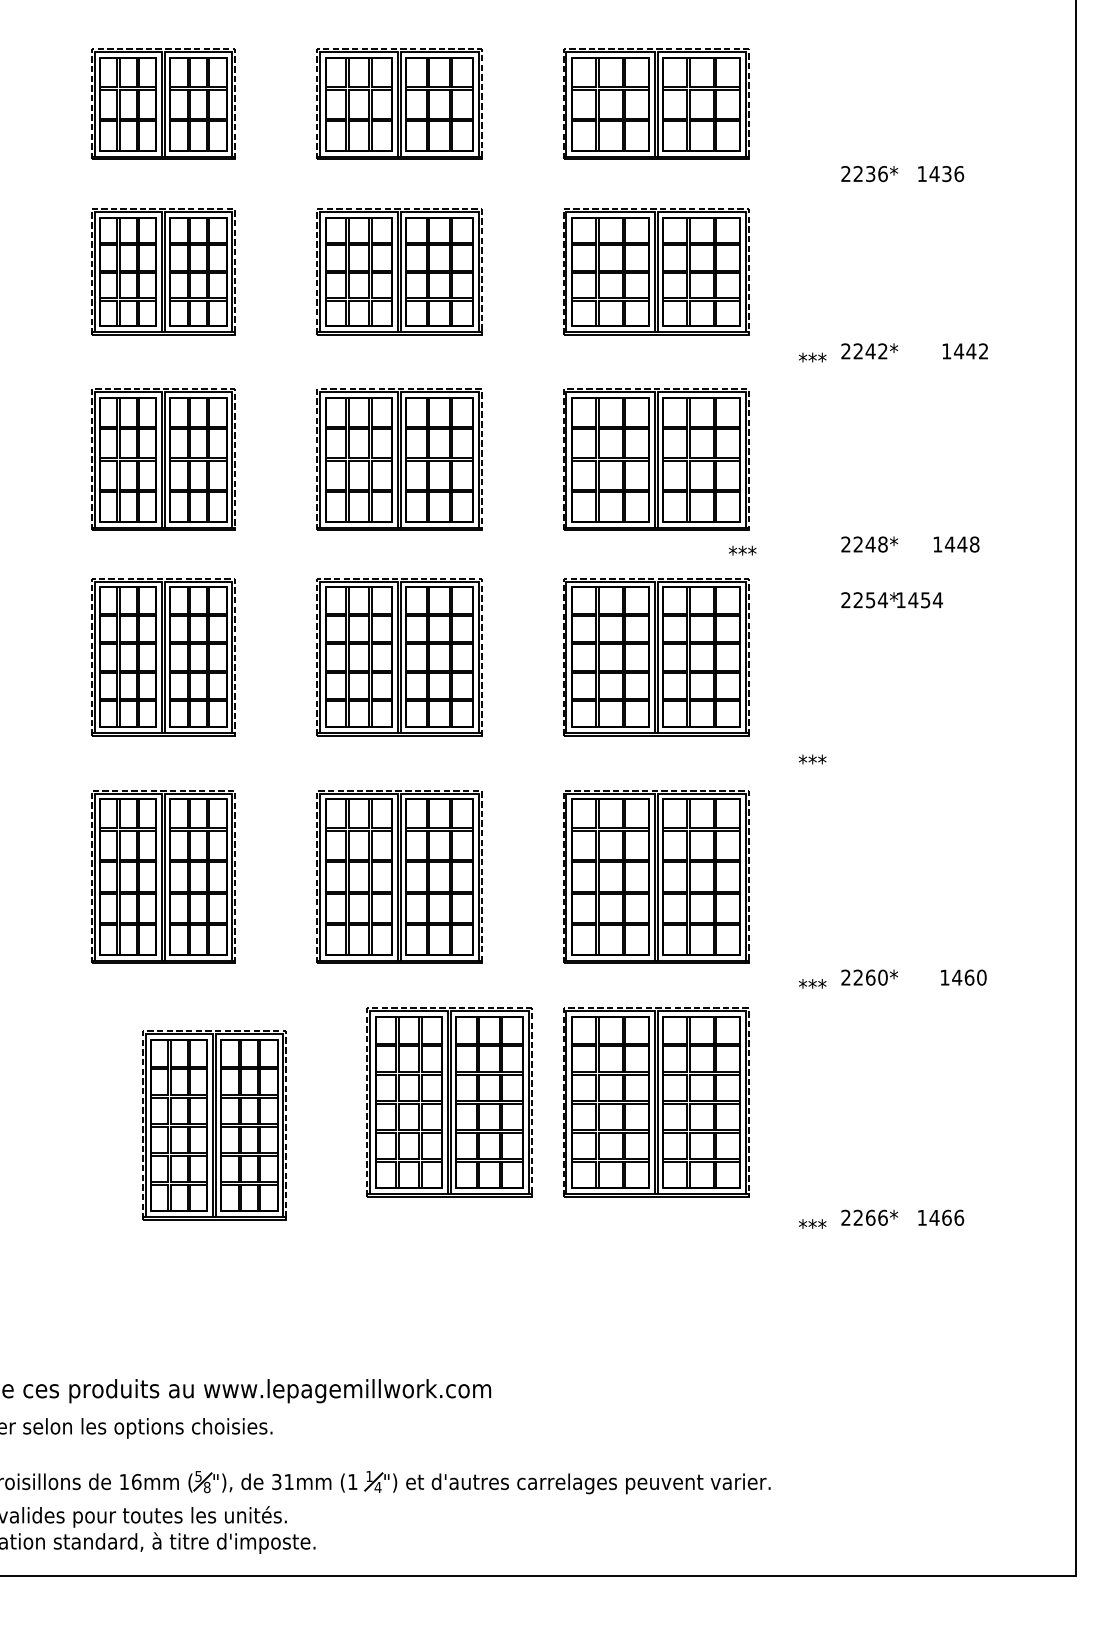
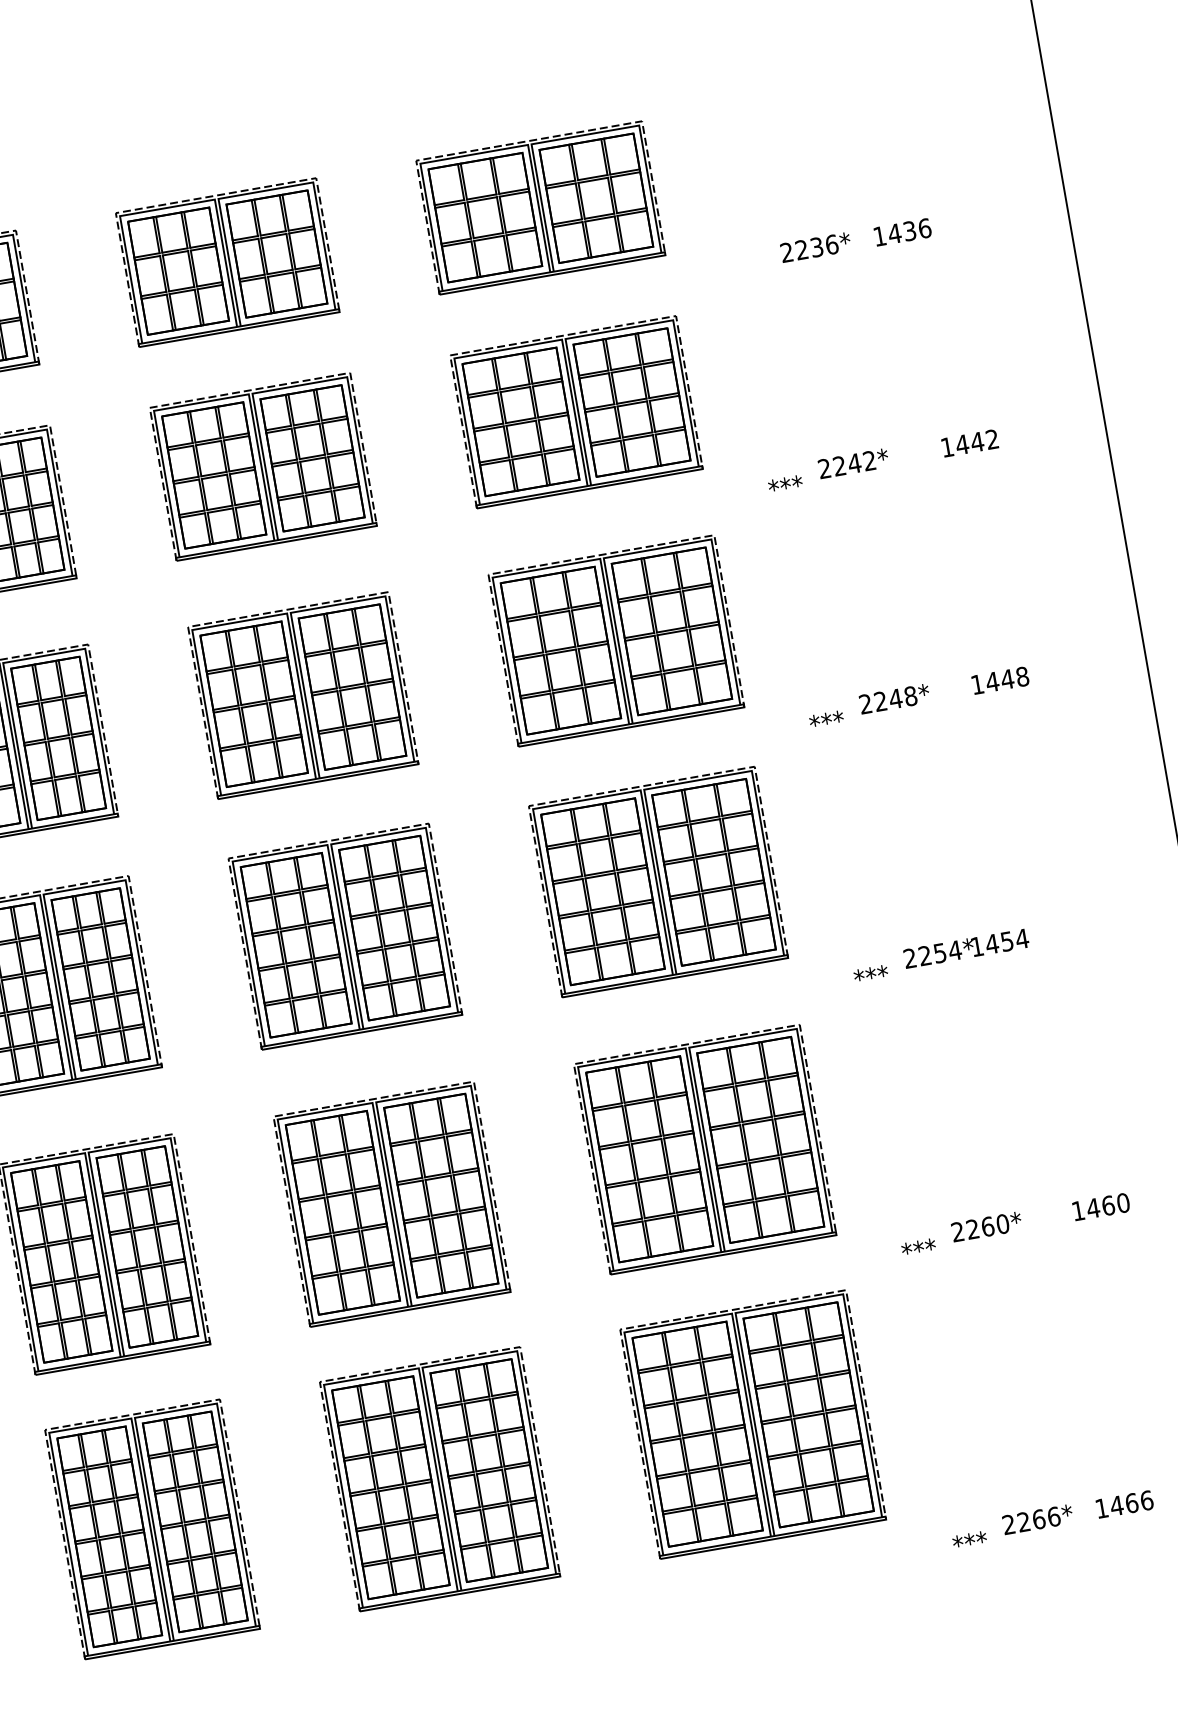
text: (742, 550) -> (826, 718), moved
text: (892, 600) -> (966, 948), moved
part: (449, 1102) -> (440, 1479), moved
part: (214, 1125) -> (152, 1529), moved

